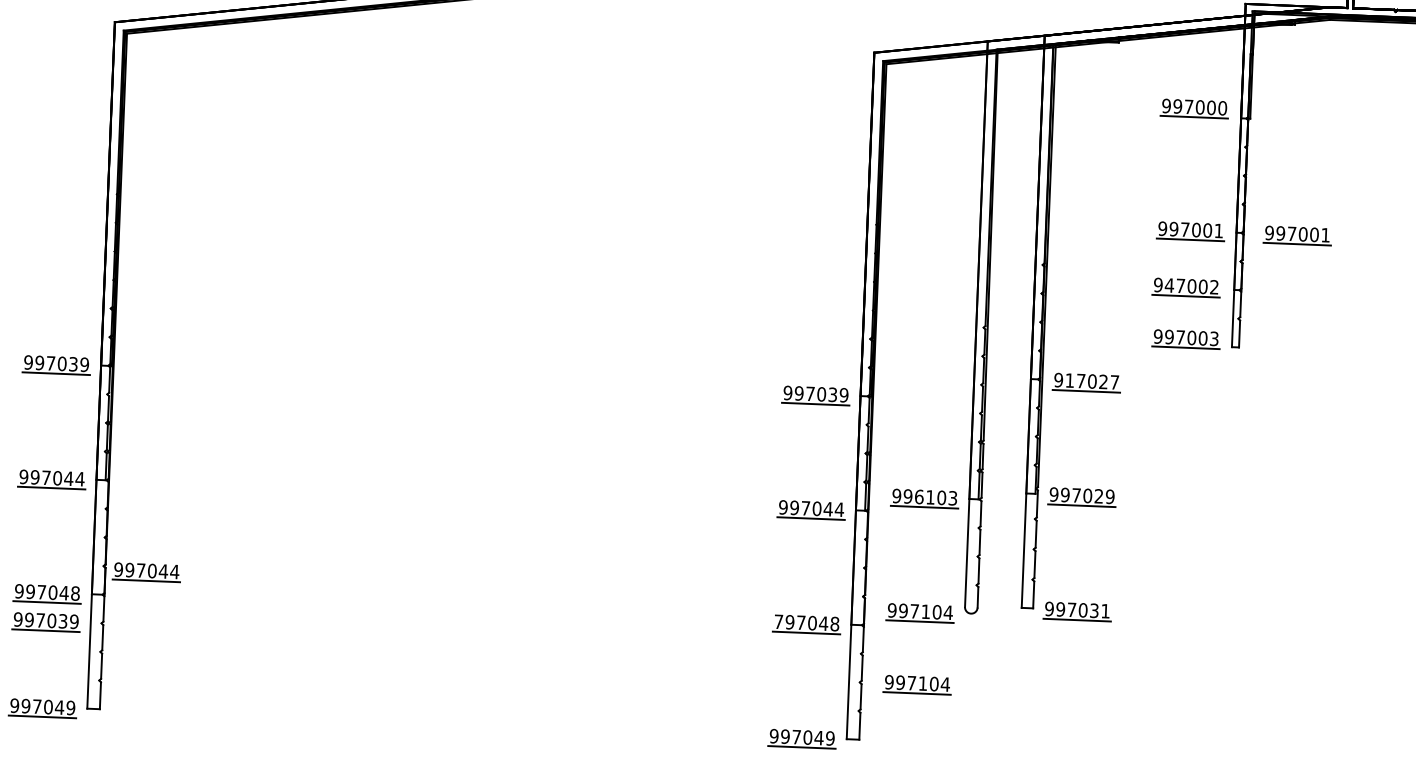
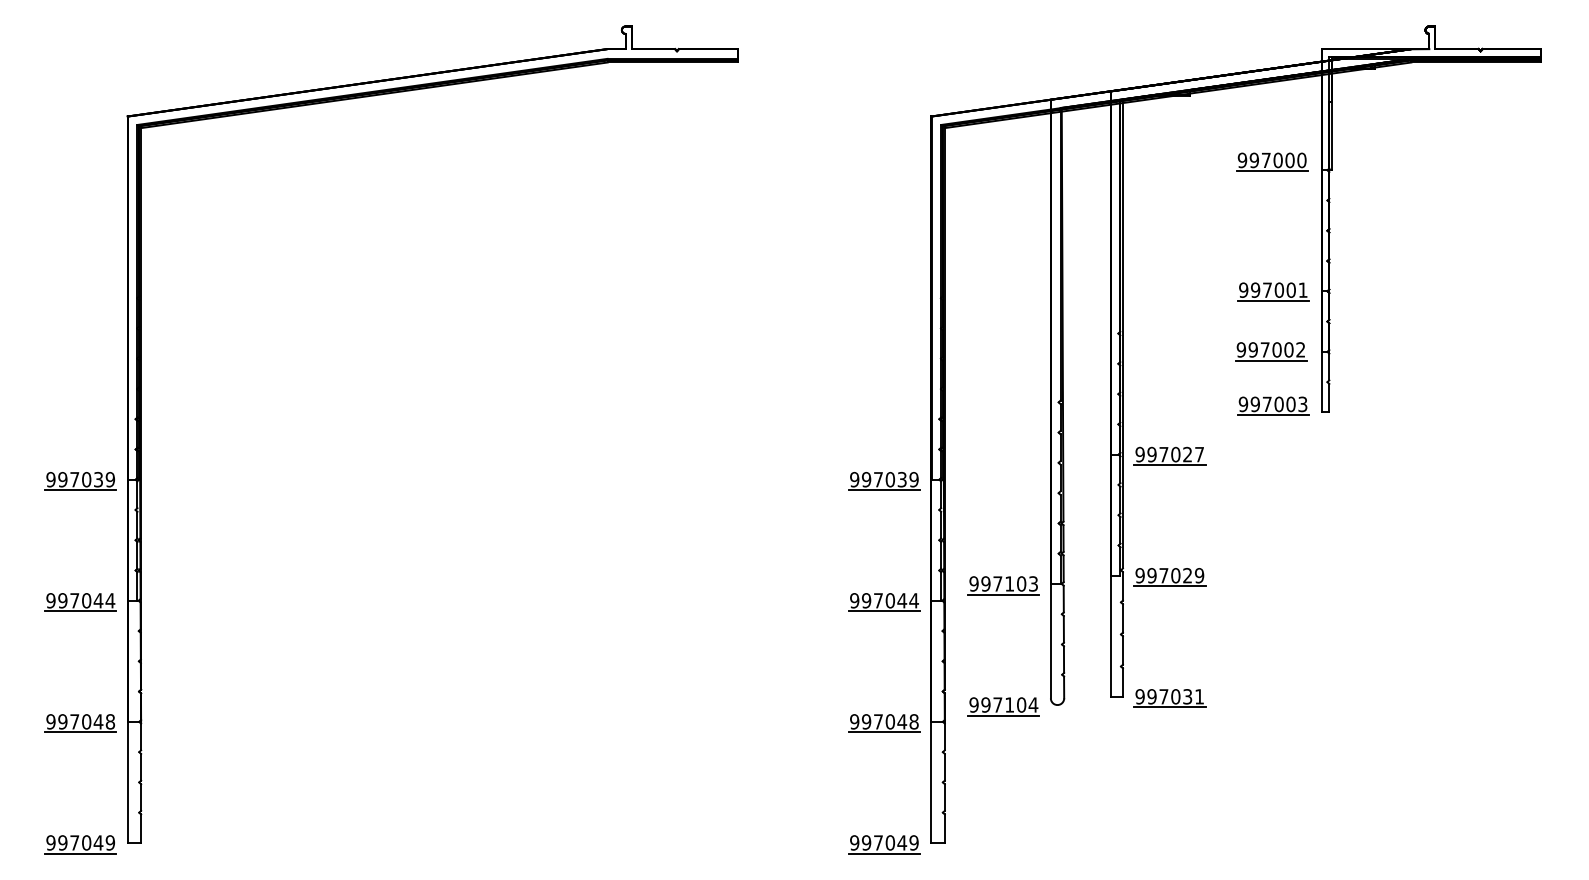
part: (1297, 235) -> (1386, 291), removed
text: (1169, 285) -> (1253, 349), 947002 -> 997002
text: (1069, 380) -> (1151, 454), 917027 -> 997027
text: (918, 496) -> (997, 583), 996103 -> 997103
part: (146, 572) -> (184, 696), removed
text: (778, 621) -> (854, 721), 797048 -> 997048
part: (46, 622) -> (80, 753), removed
part: (917, 684) -> (1003, 782), removed

